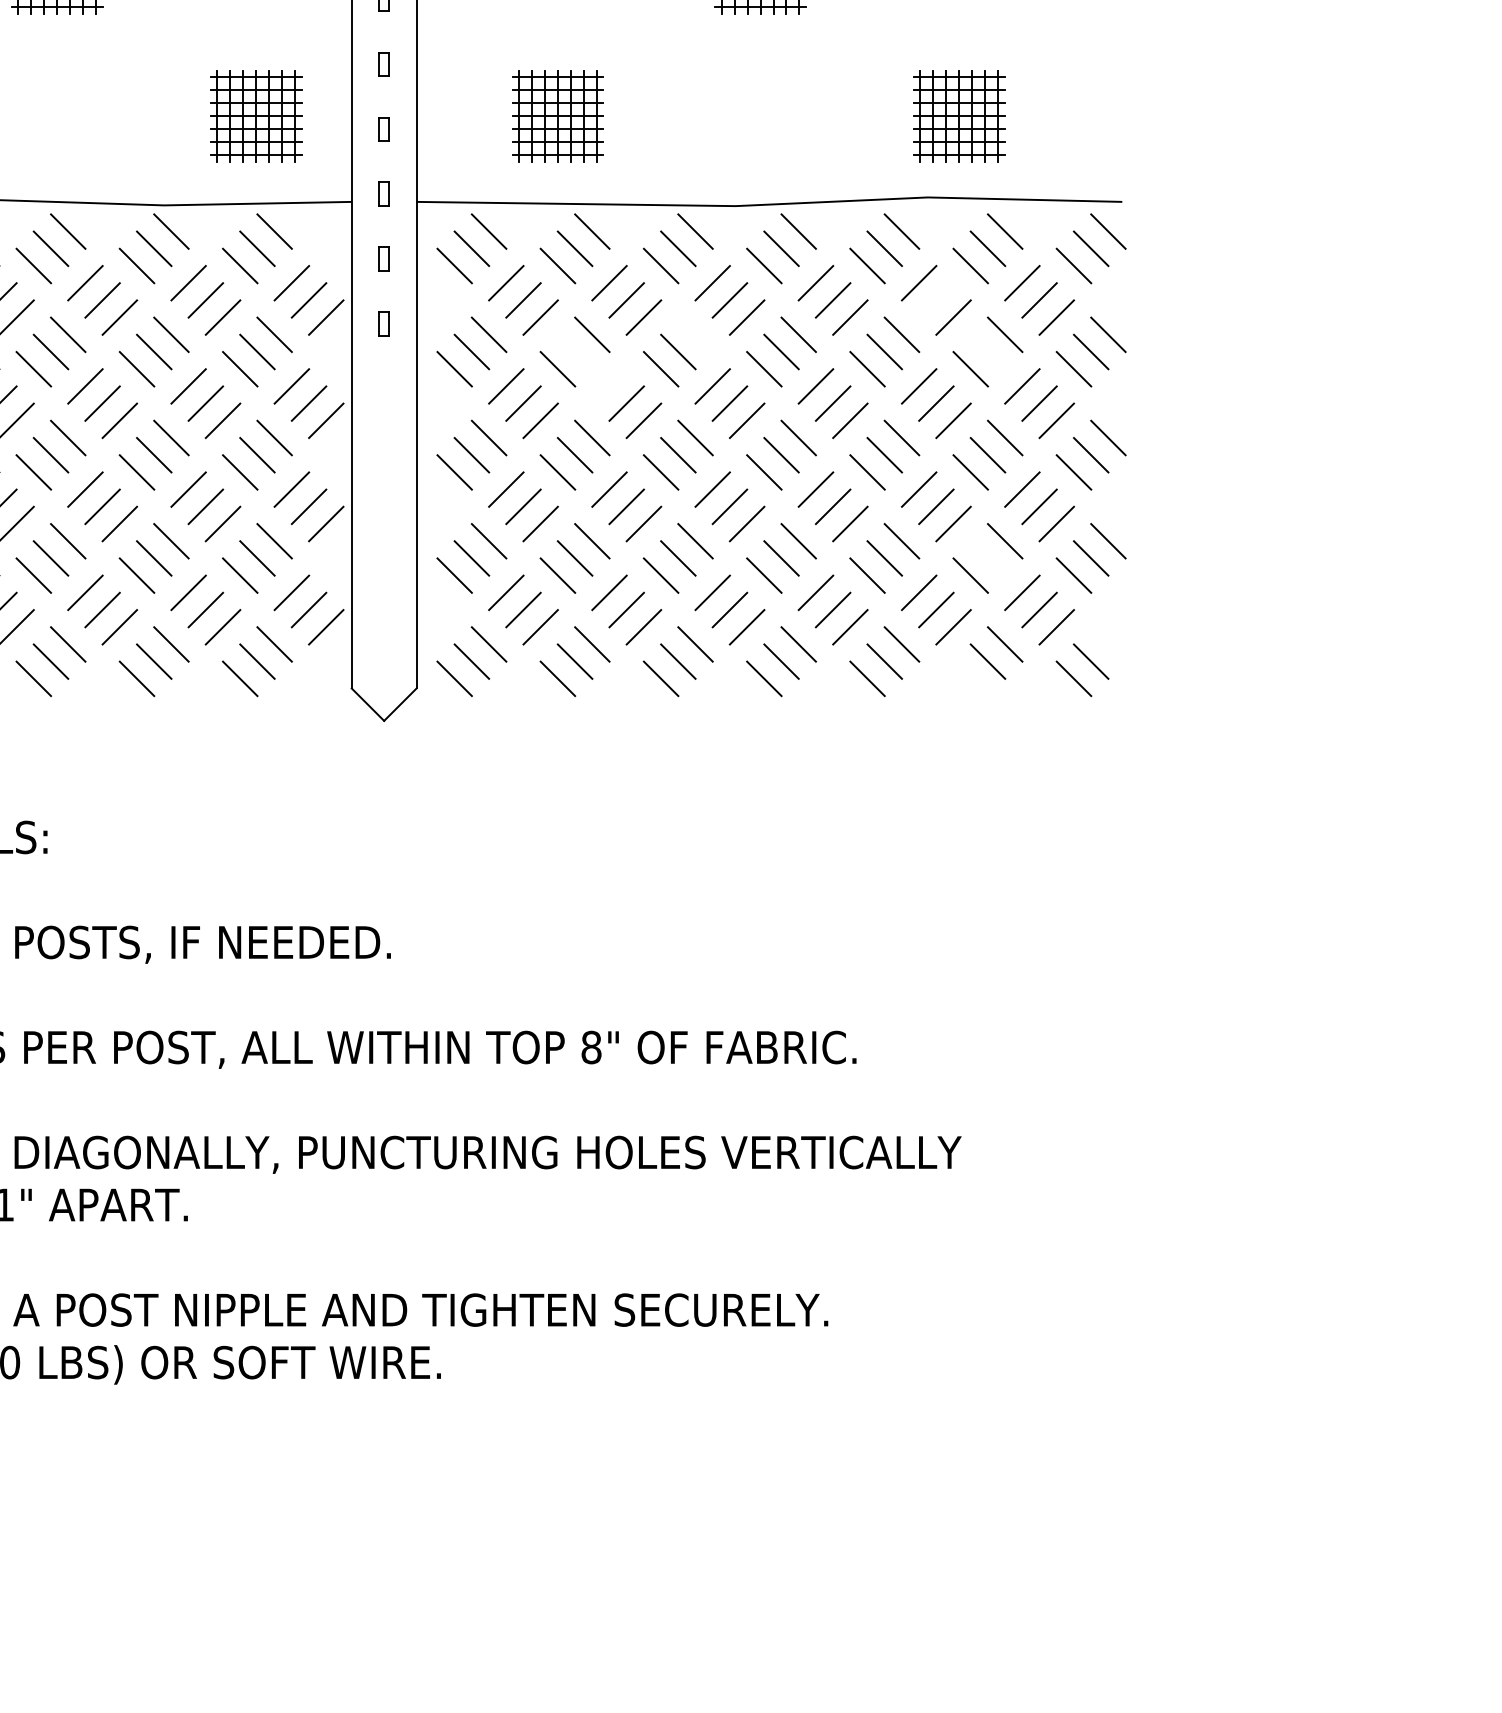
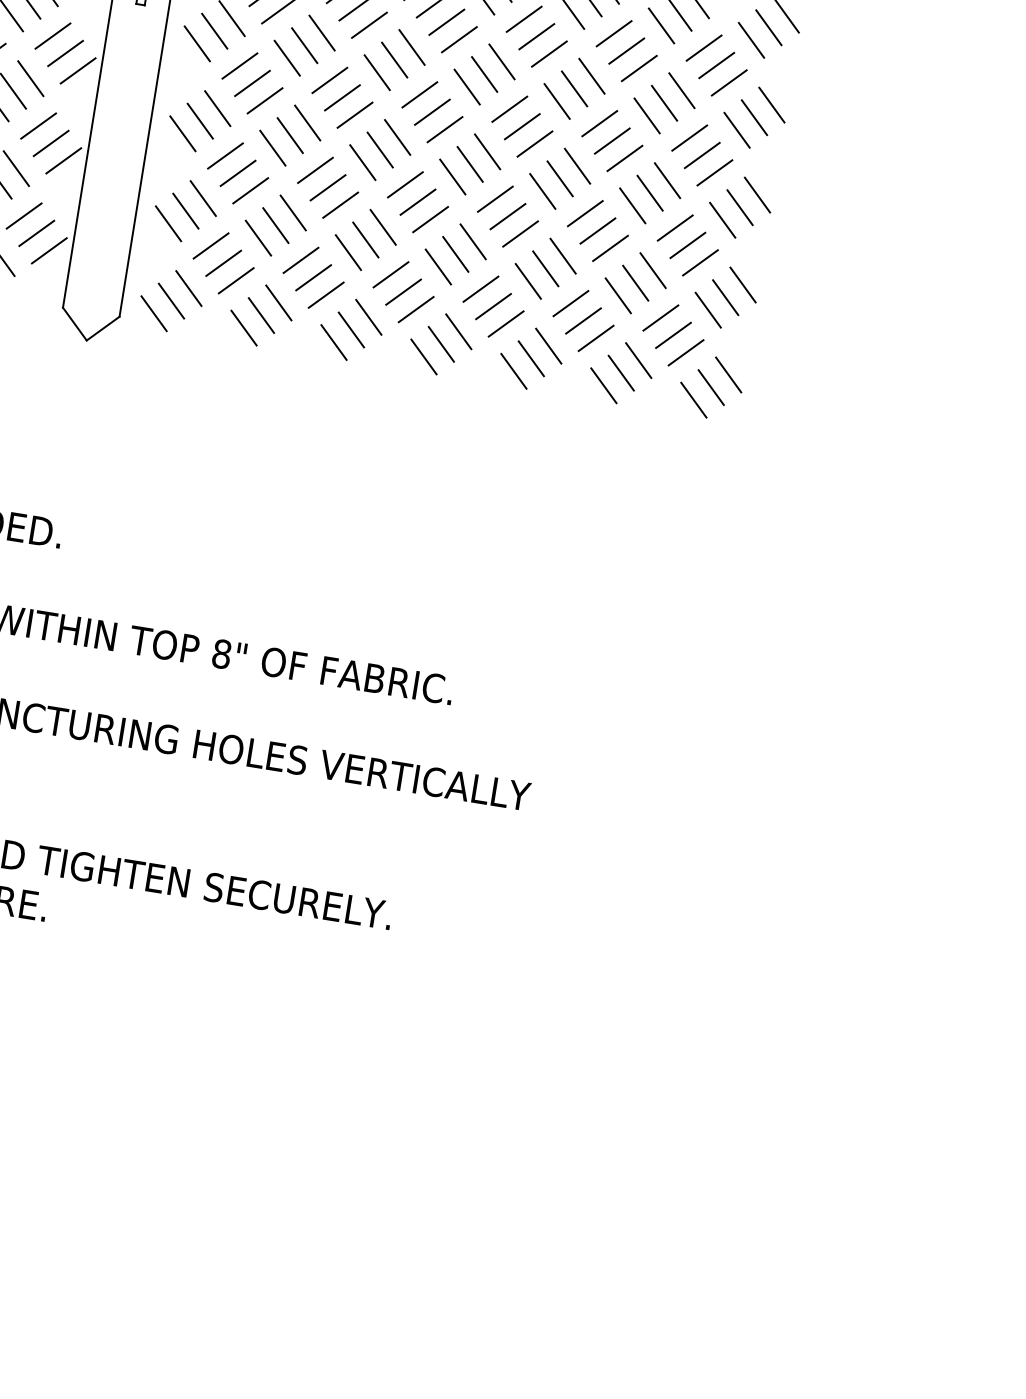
line: (936, 300) -> (626, 51), added
line: (695, 334) -> (412, 47), added
line: (574, 351) -> (304, 45), added
line: (987, 351) -> (664, 102), added
line: (609, 386) -> (329, 80), added
line: (987, 558) -> (635, 283), added
line: (1108, 644) -> (728, 375), added
line: (970, 678) -> (603, 385), added

